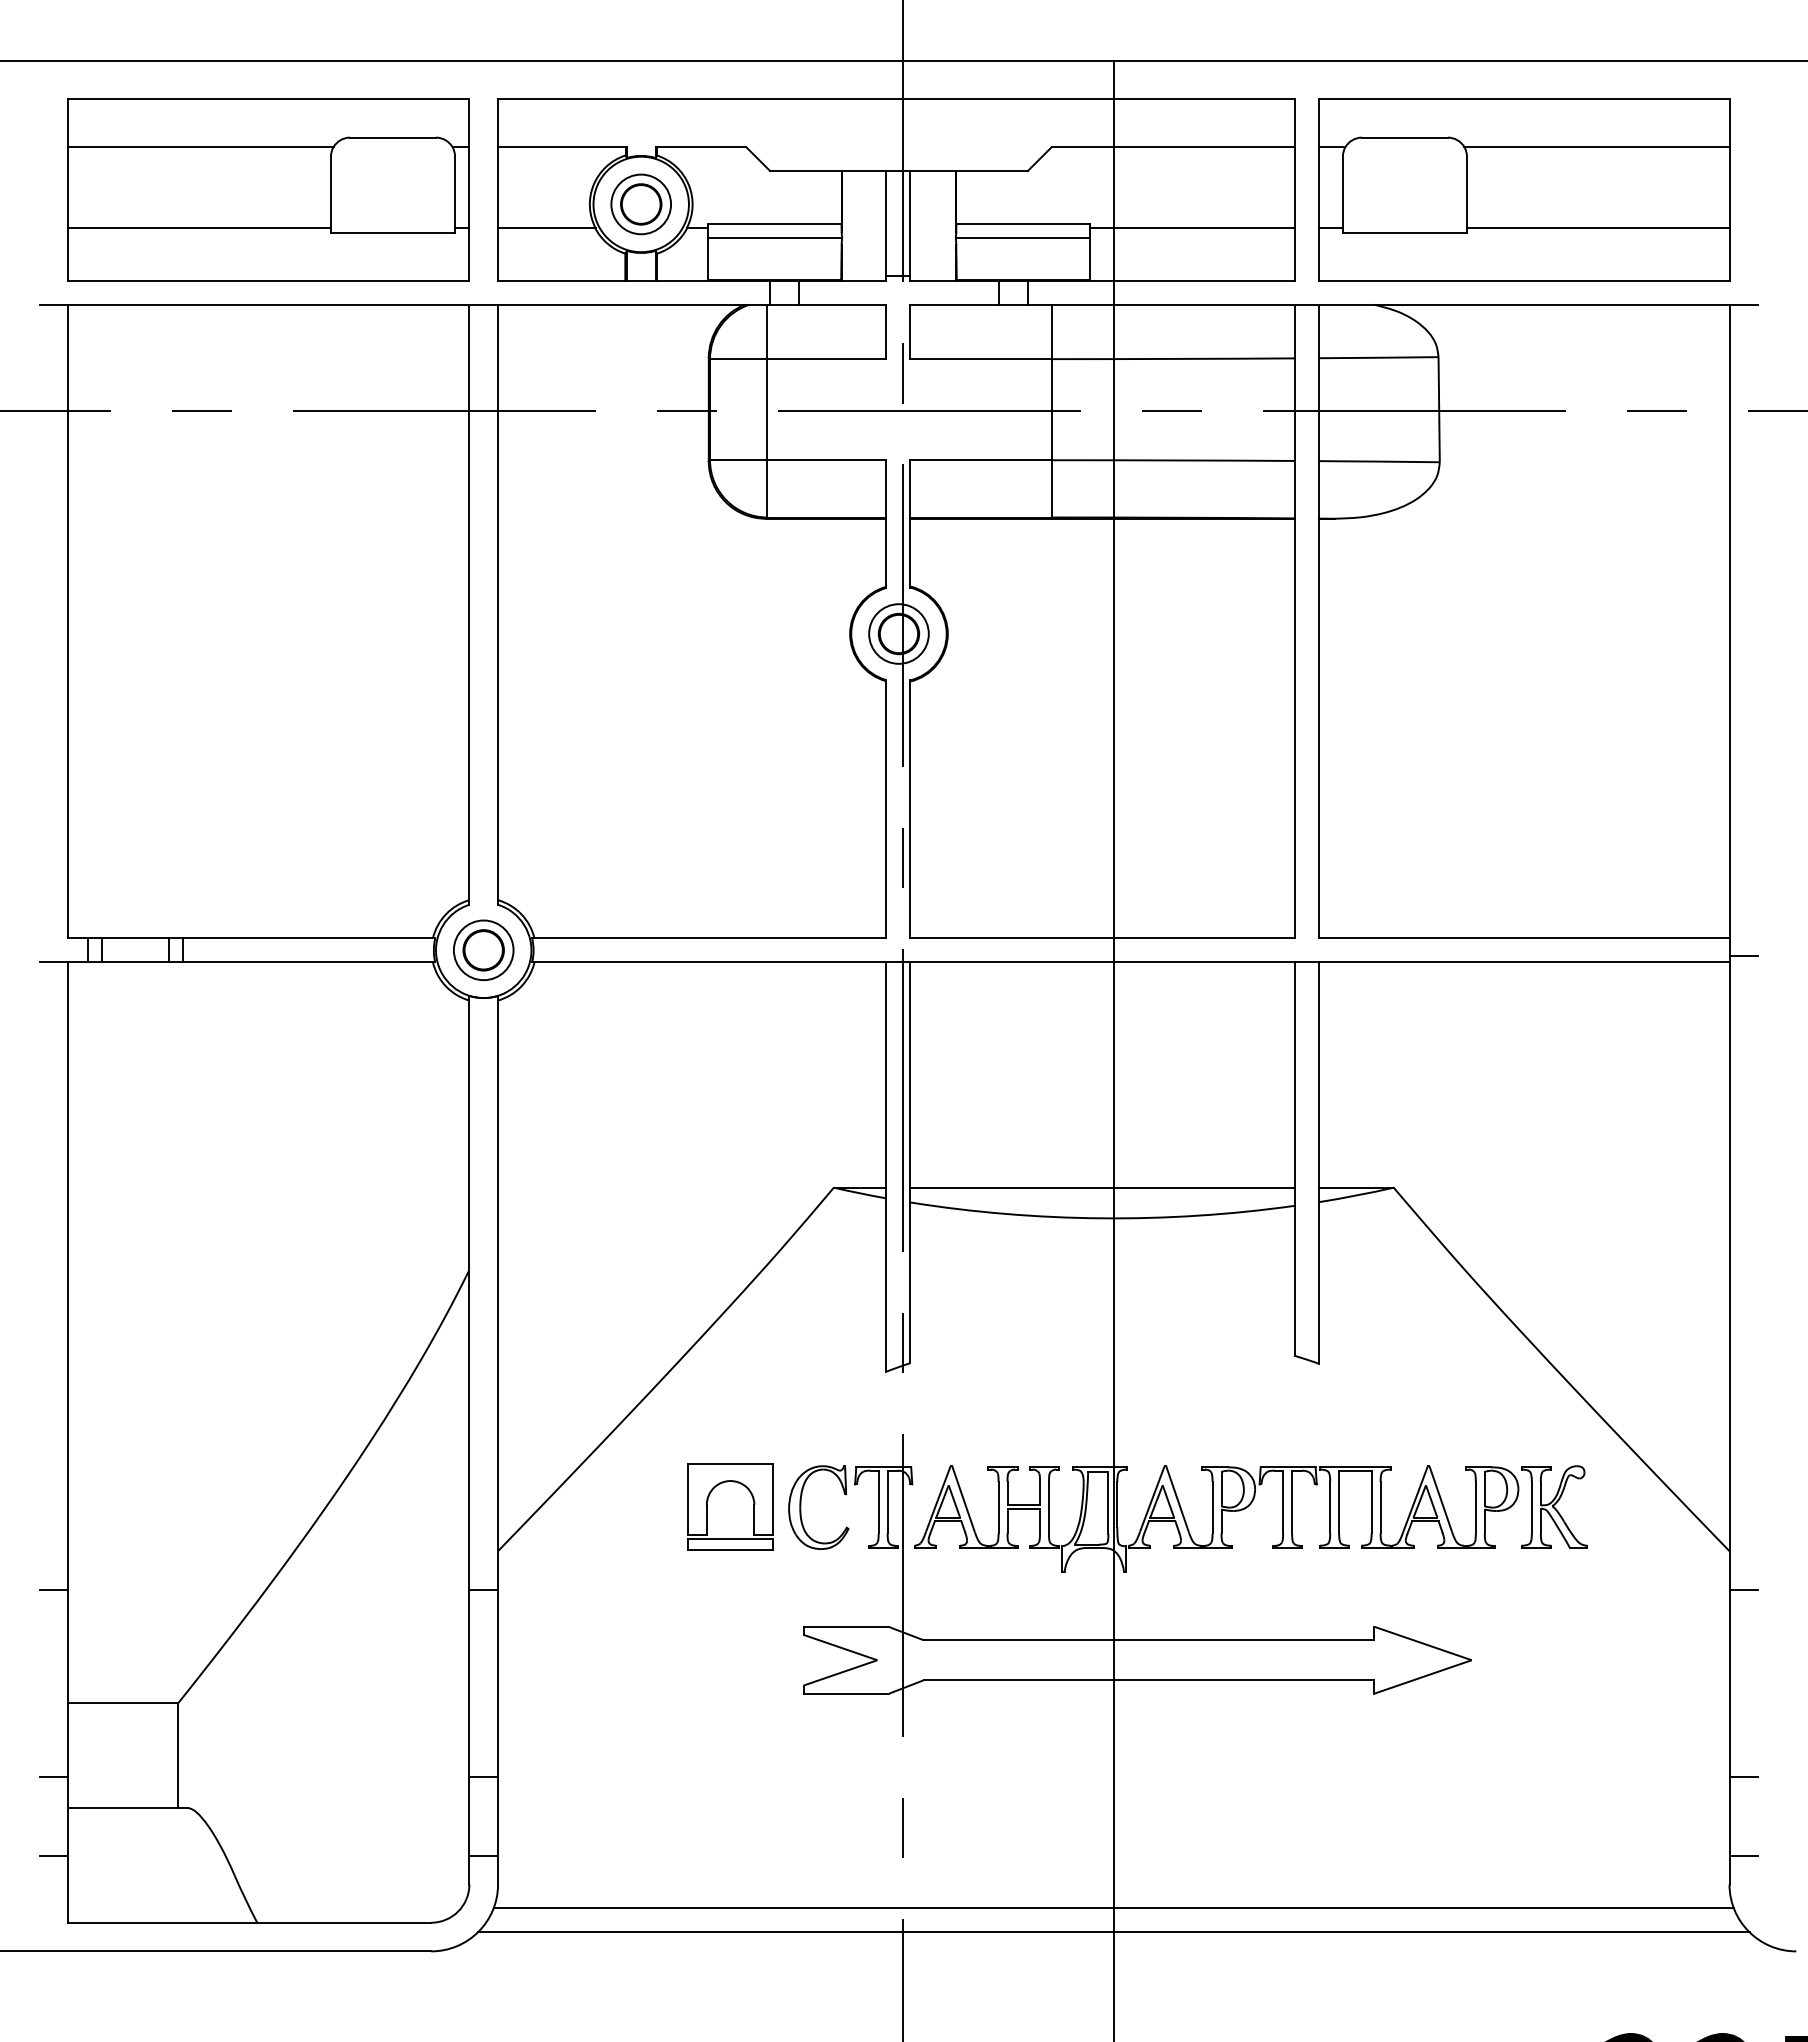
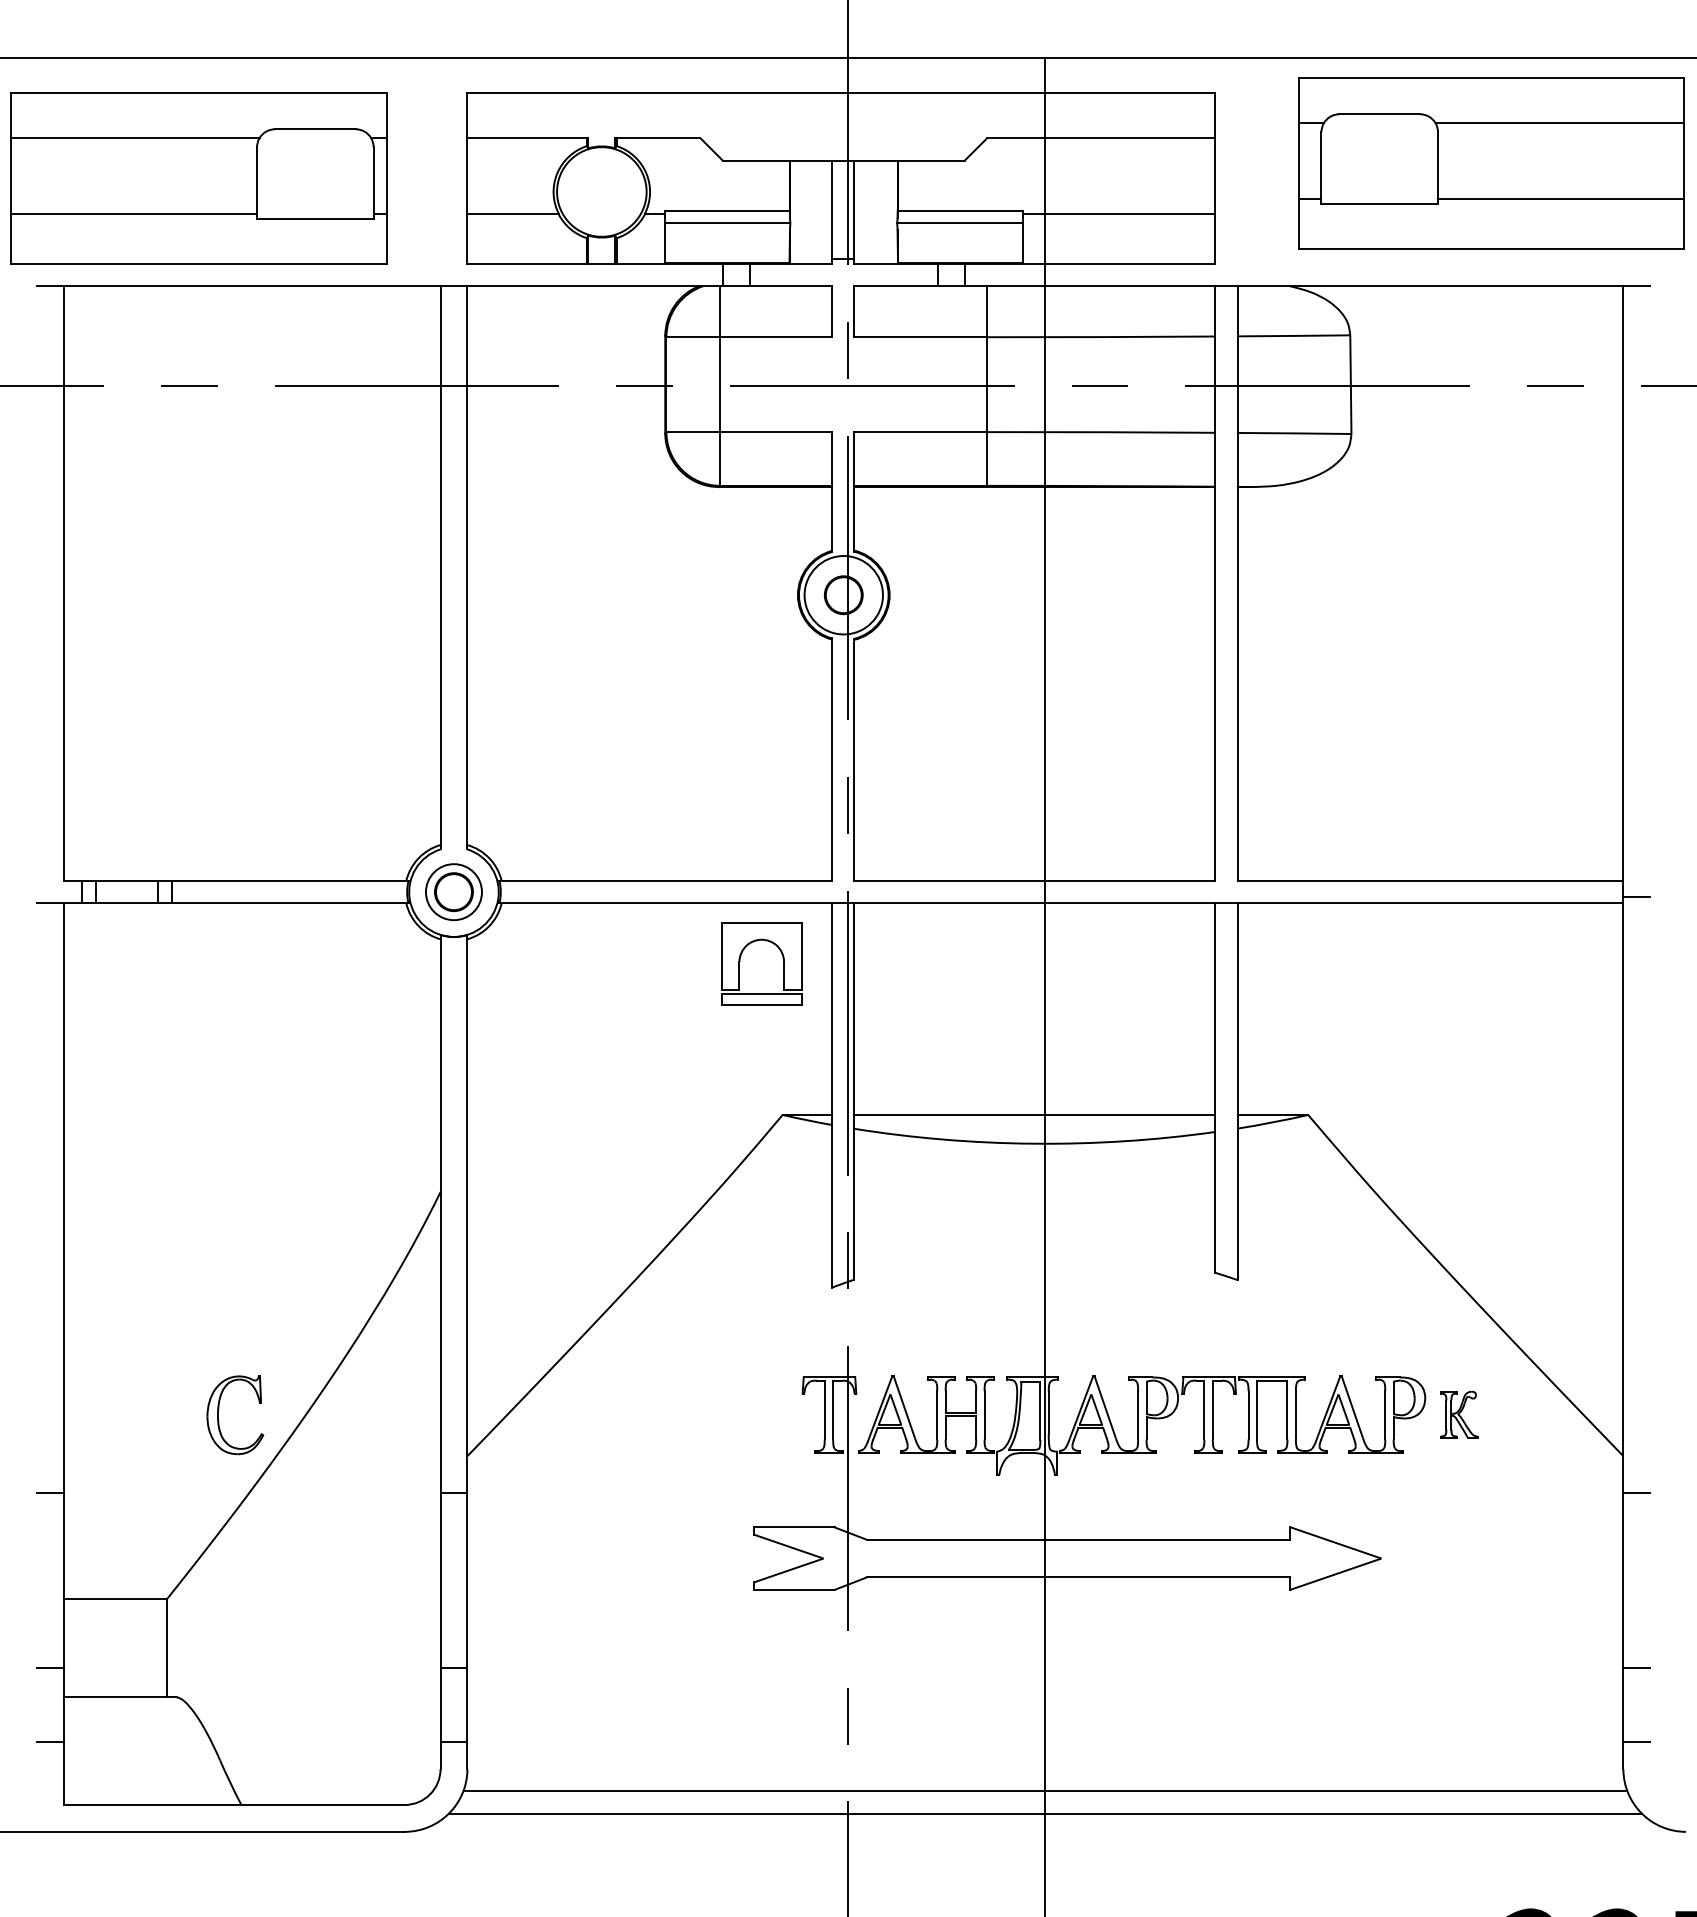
part: (268, 189) -> (198, 177), moved
part: (1524, 189) -> (1491, 162), moved
part: (640, 204) -> (601, 192), removed
circle: (898, 633) -> (843, 594), size x1.4
part: (708, 1500) -> (741, 958), moved
part: (1554, 1506) -> (1459, 1414), size x0.6
part: (801, 1507) -> (219, 1415), moved

